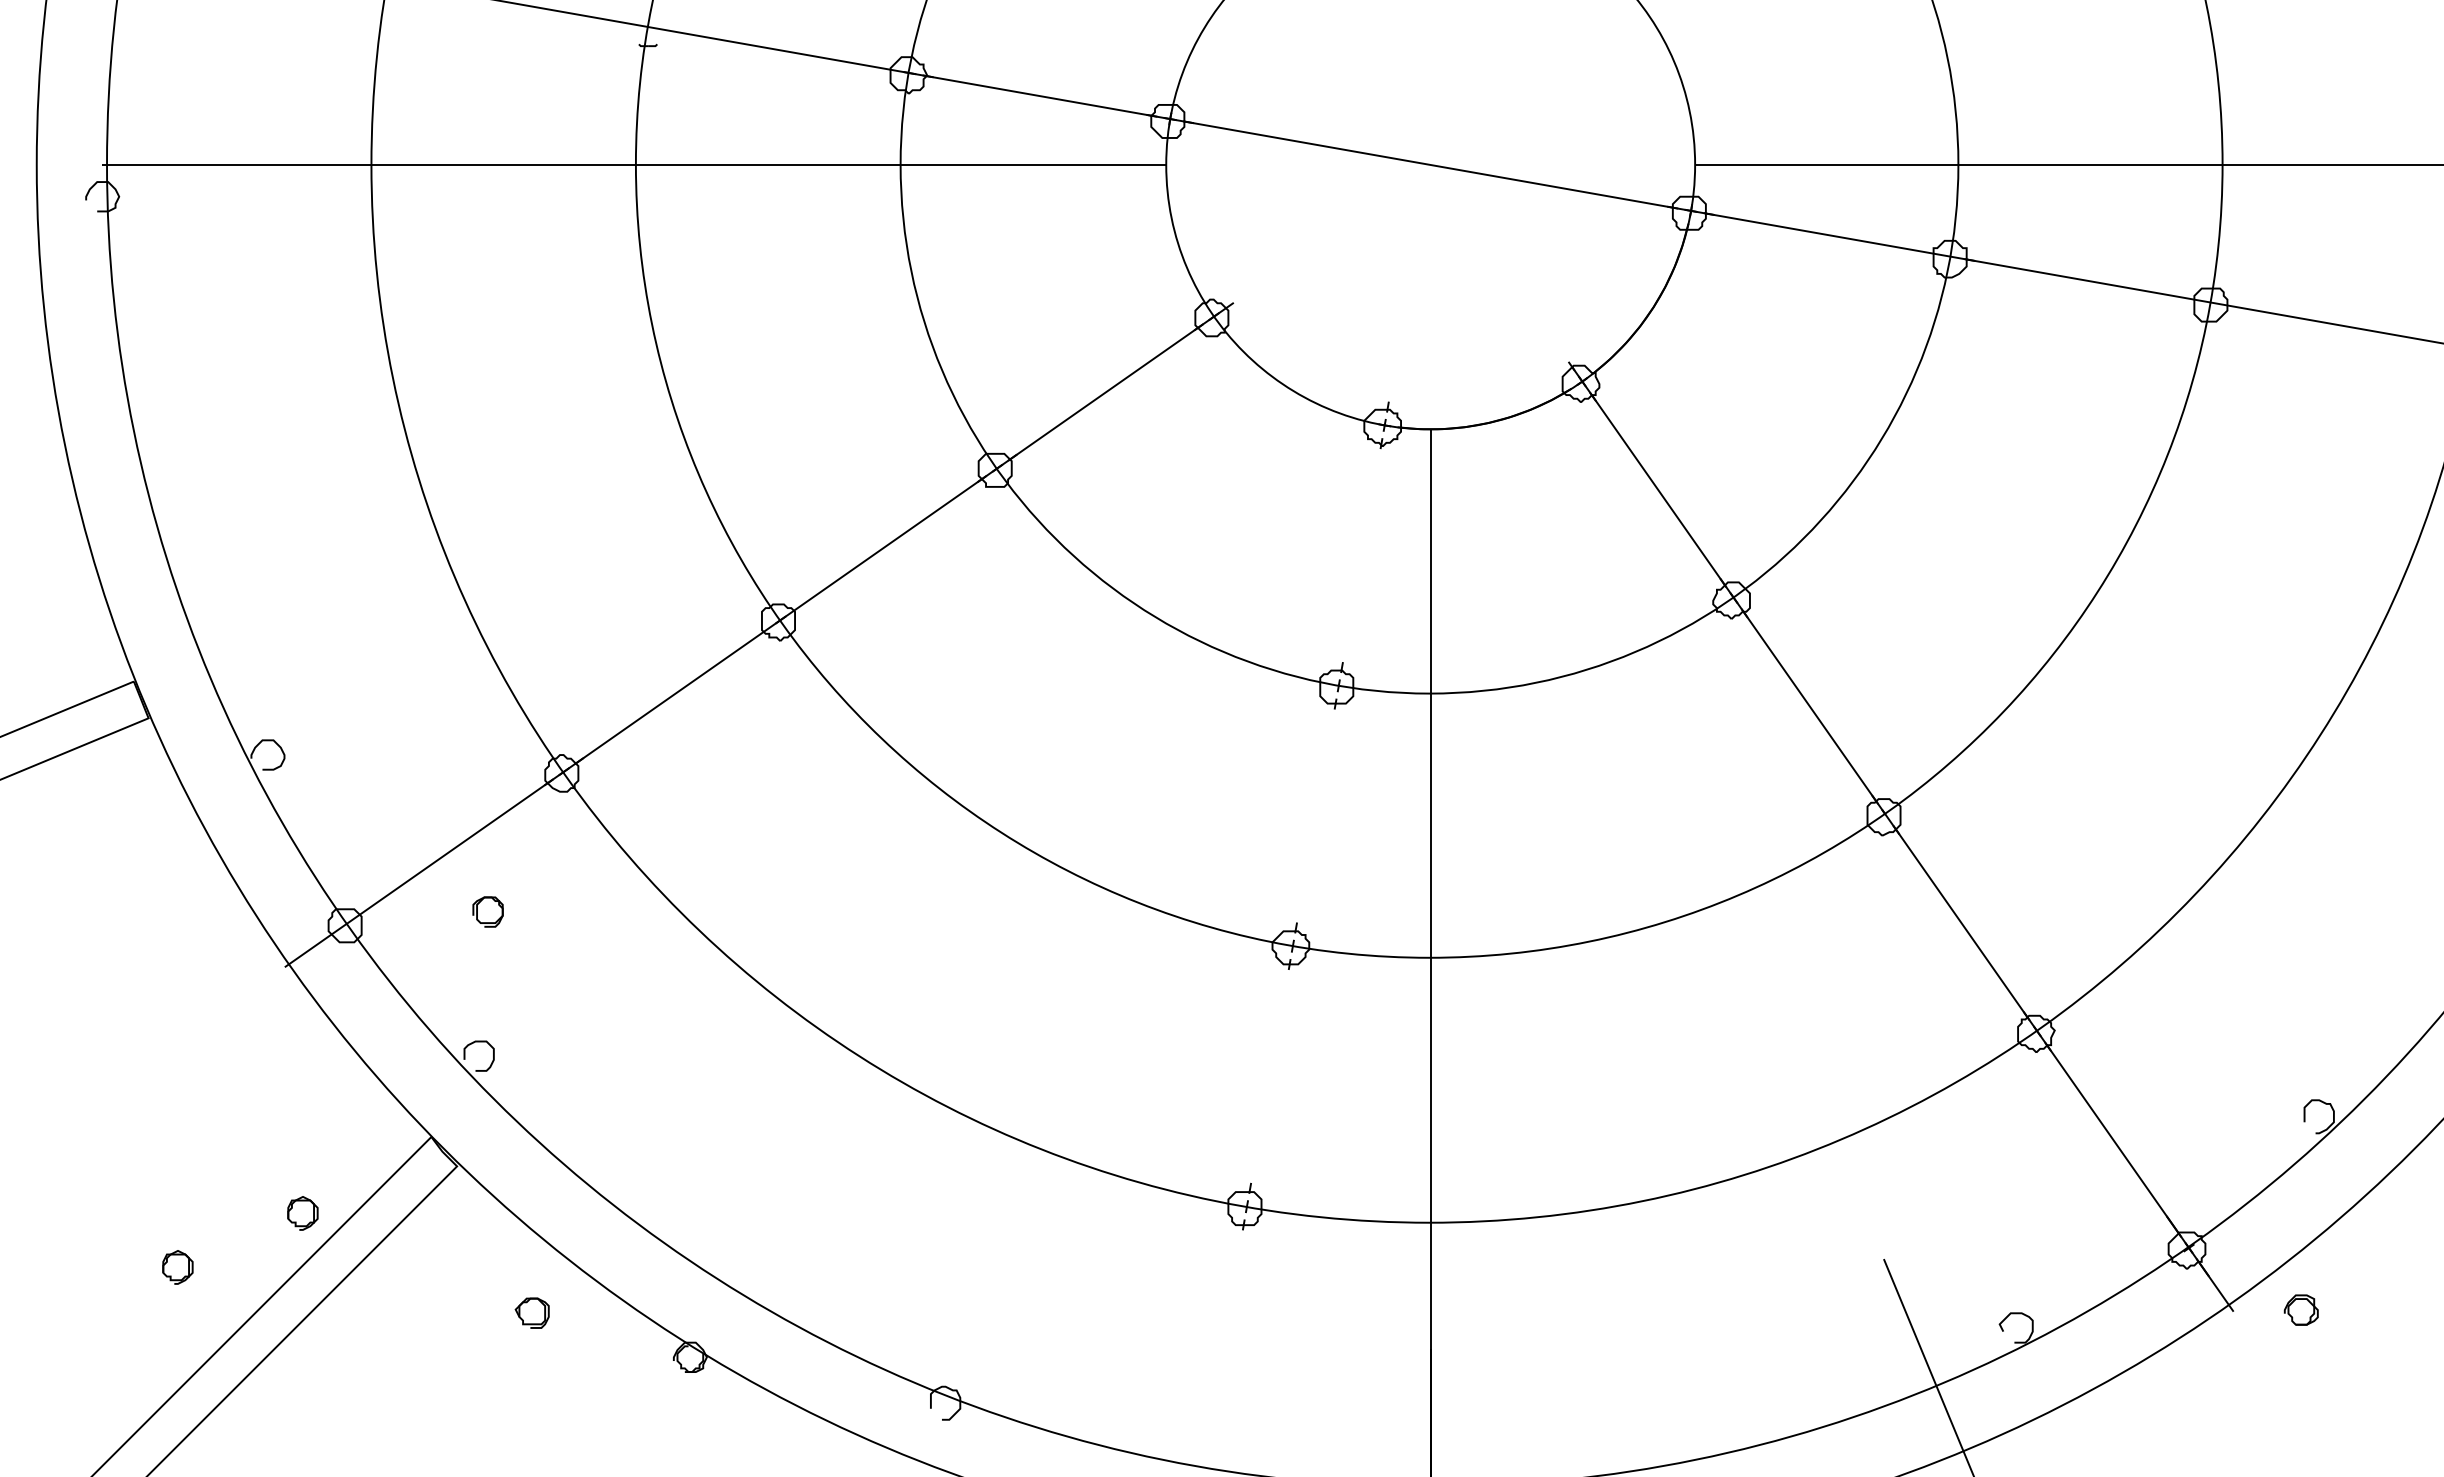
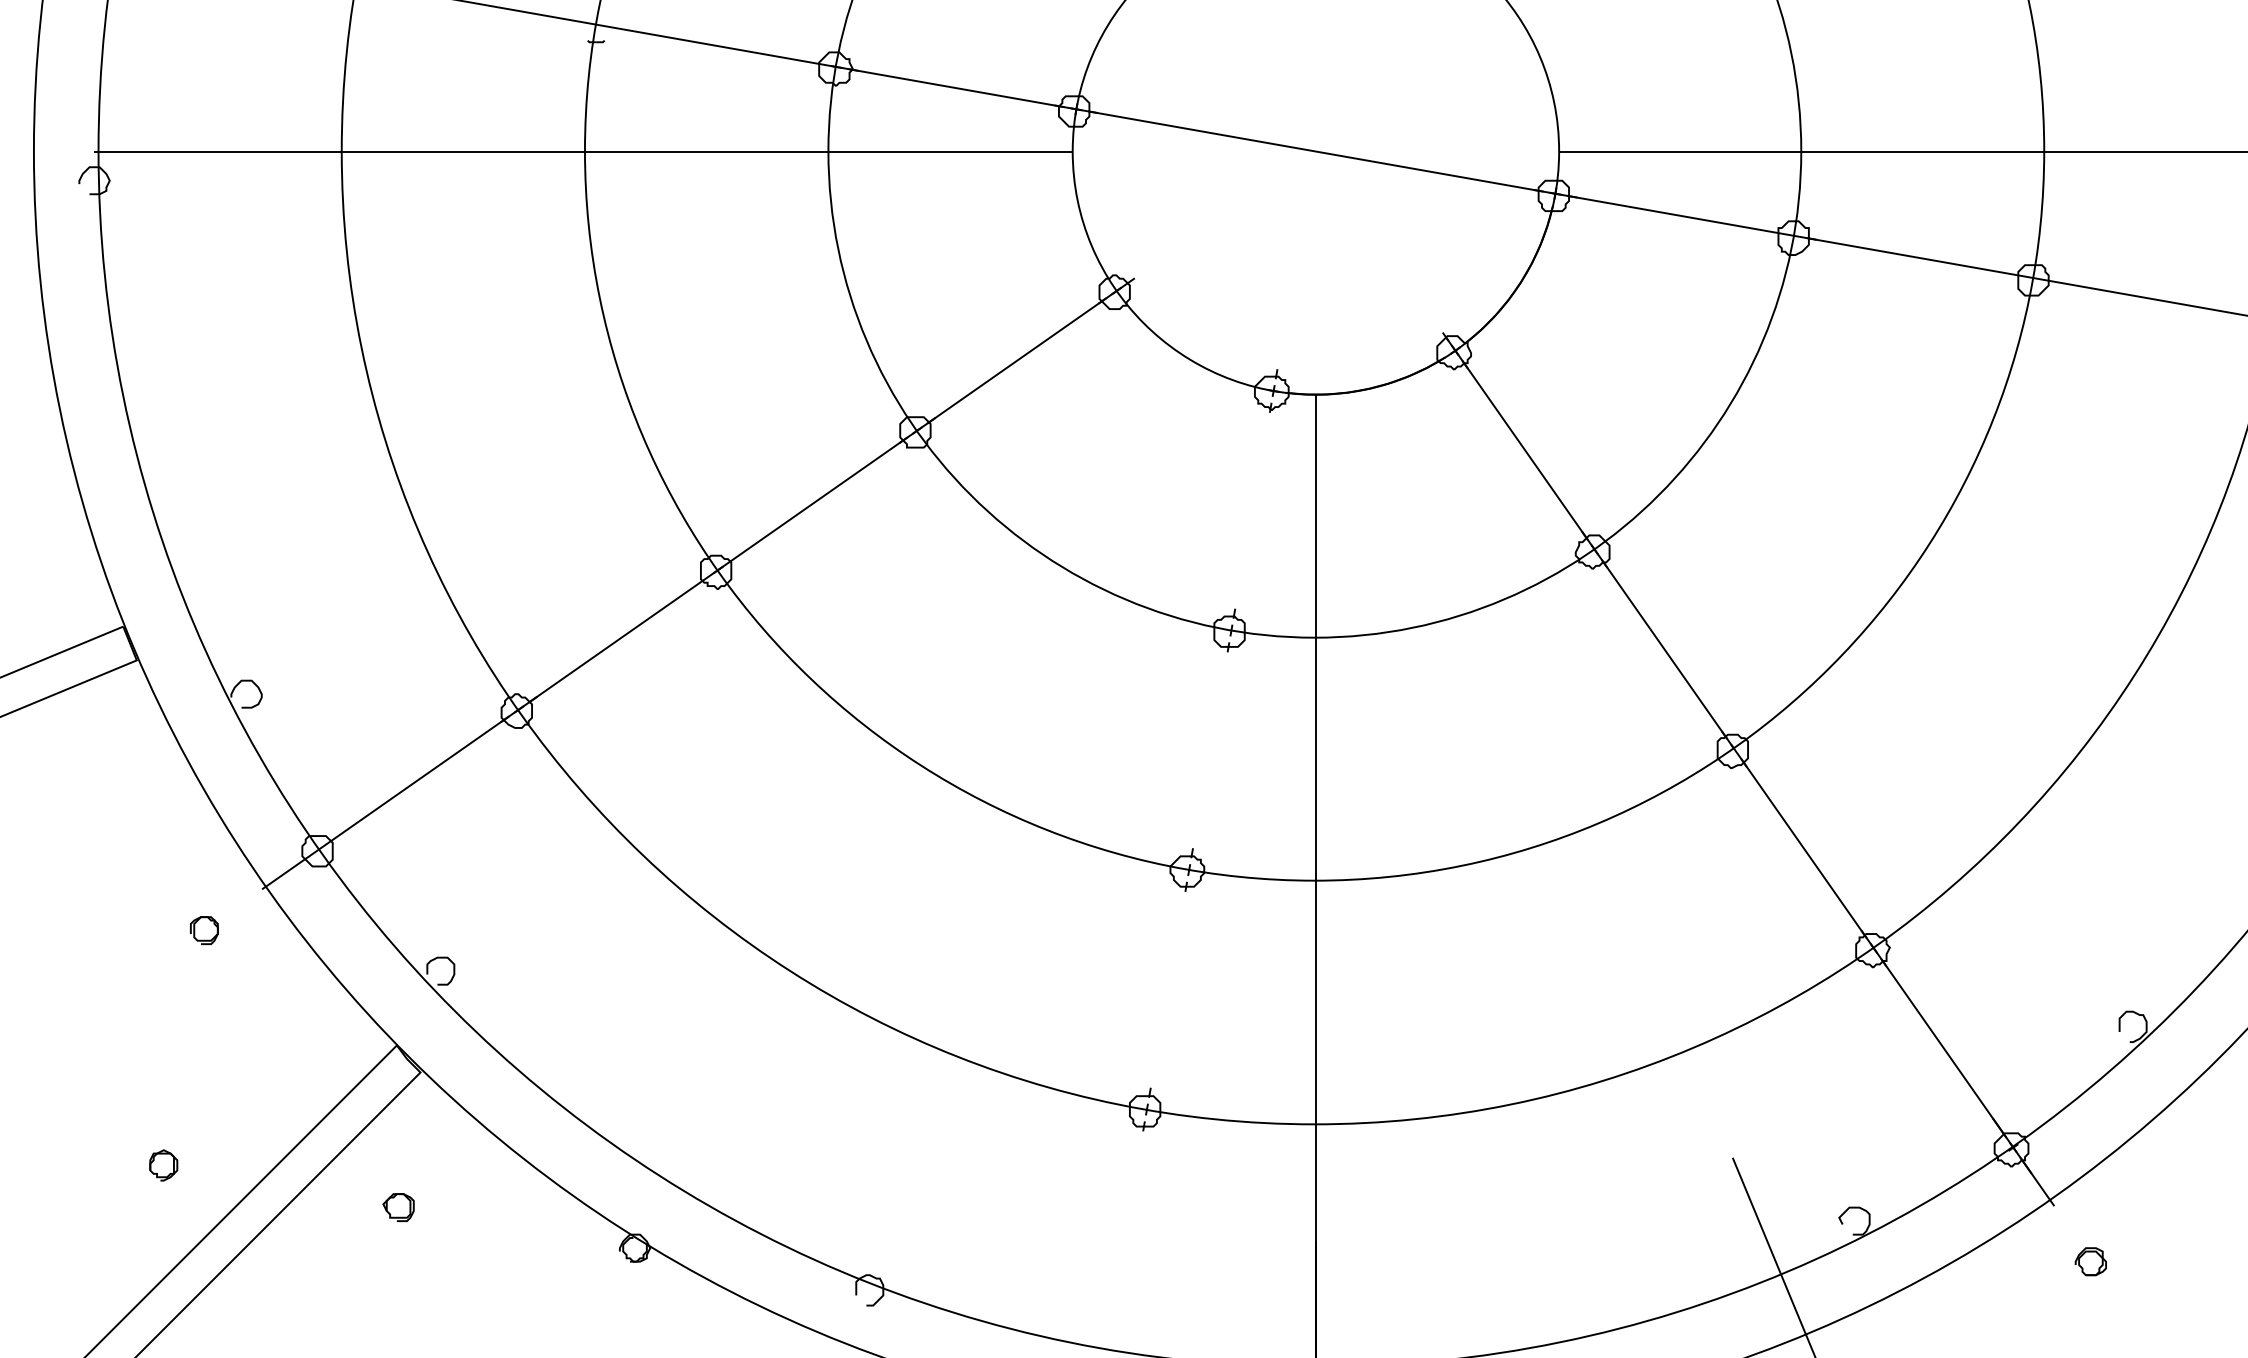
part: (487, 911) -> (203, 930), moved
part: (302, 1213) -> (278, 1115), removed
part: (2300, 1309) -> (2090, 1261), moved
part: (531, 1312) -> (397, 1206), moved

